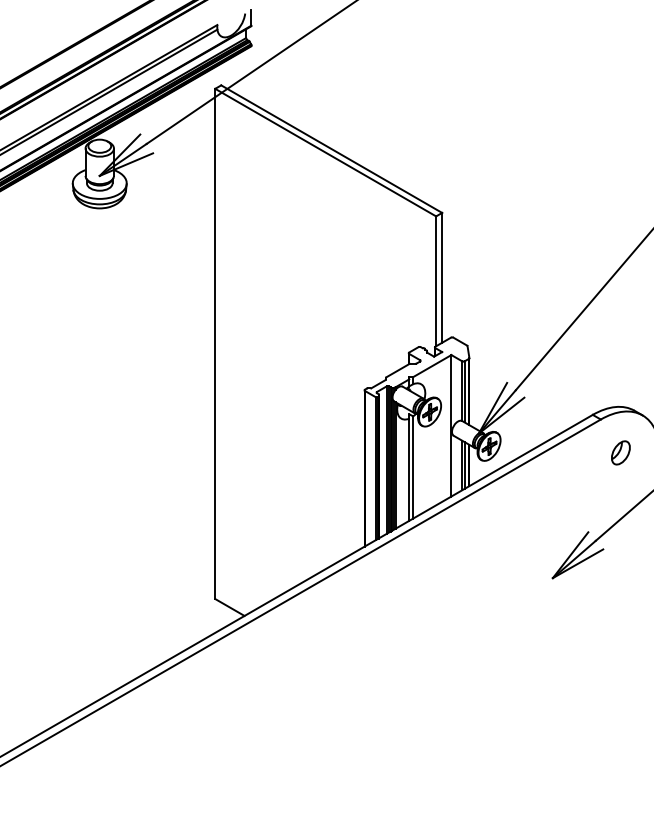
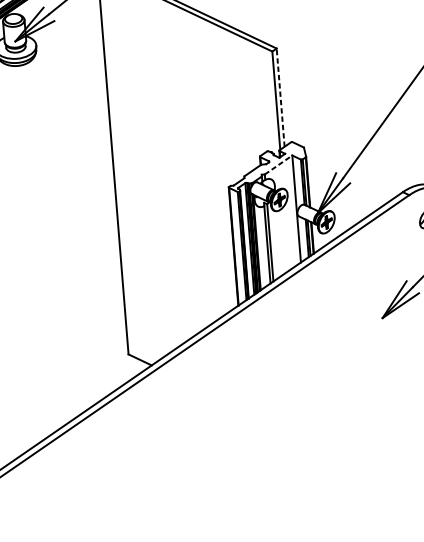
line: (442, 277) -> (280, 97), solid -> dashed
line: (432, 365) -> (278, 164), solid -> dashed

